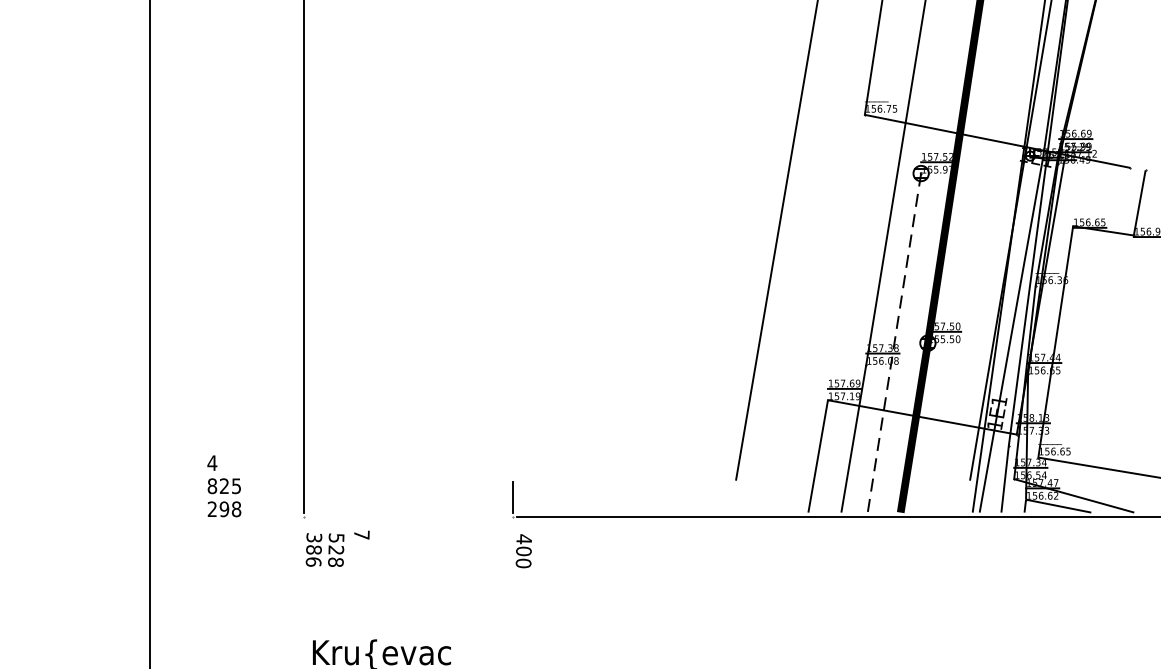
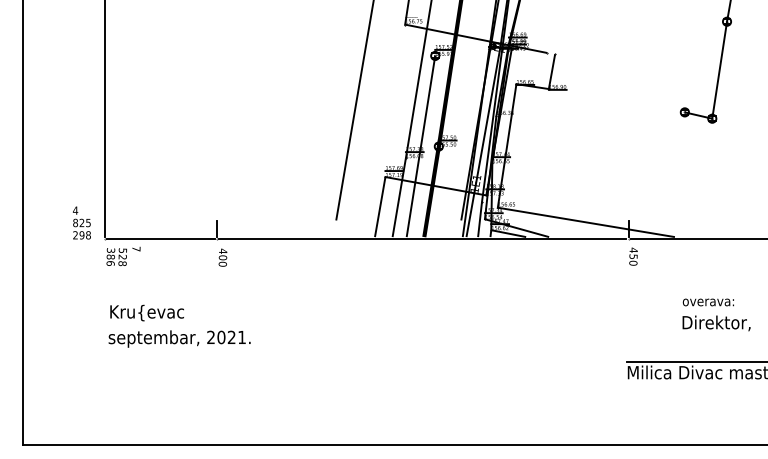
line: (893, 343) -> (420, 146), dashed -> solid
text: (223, 485) -> (81, 222), moved
line: (408, 517) -> (161, 239), added

